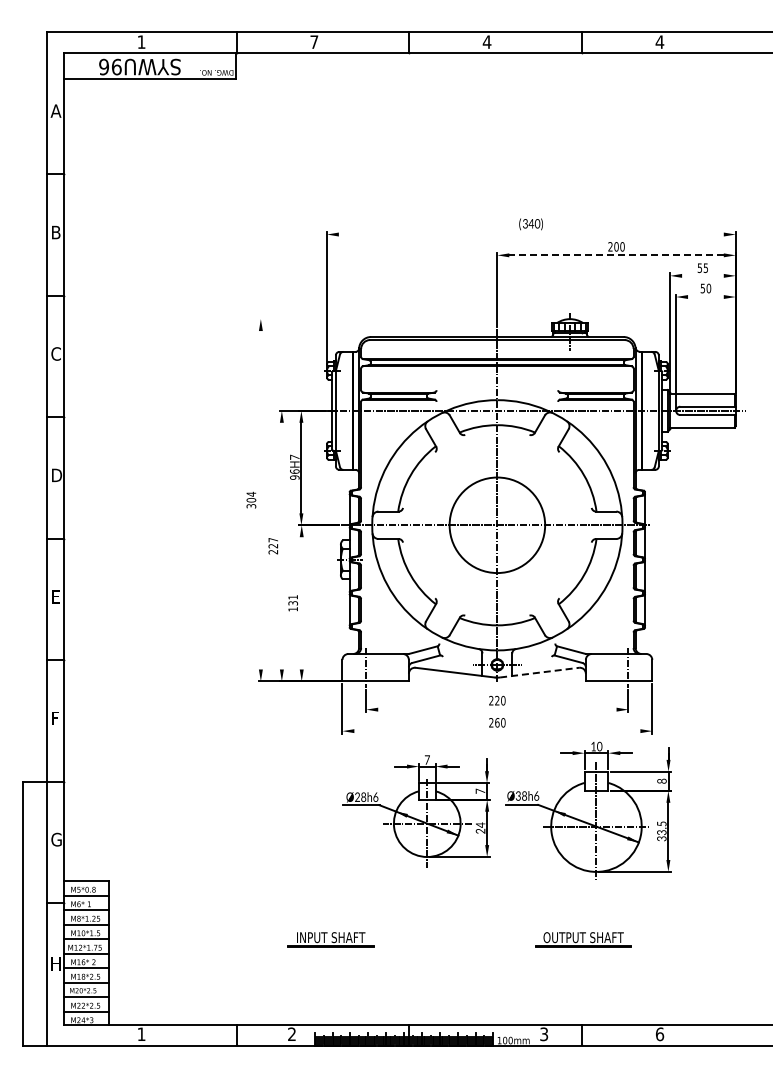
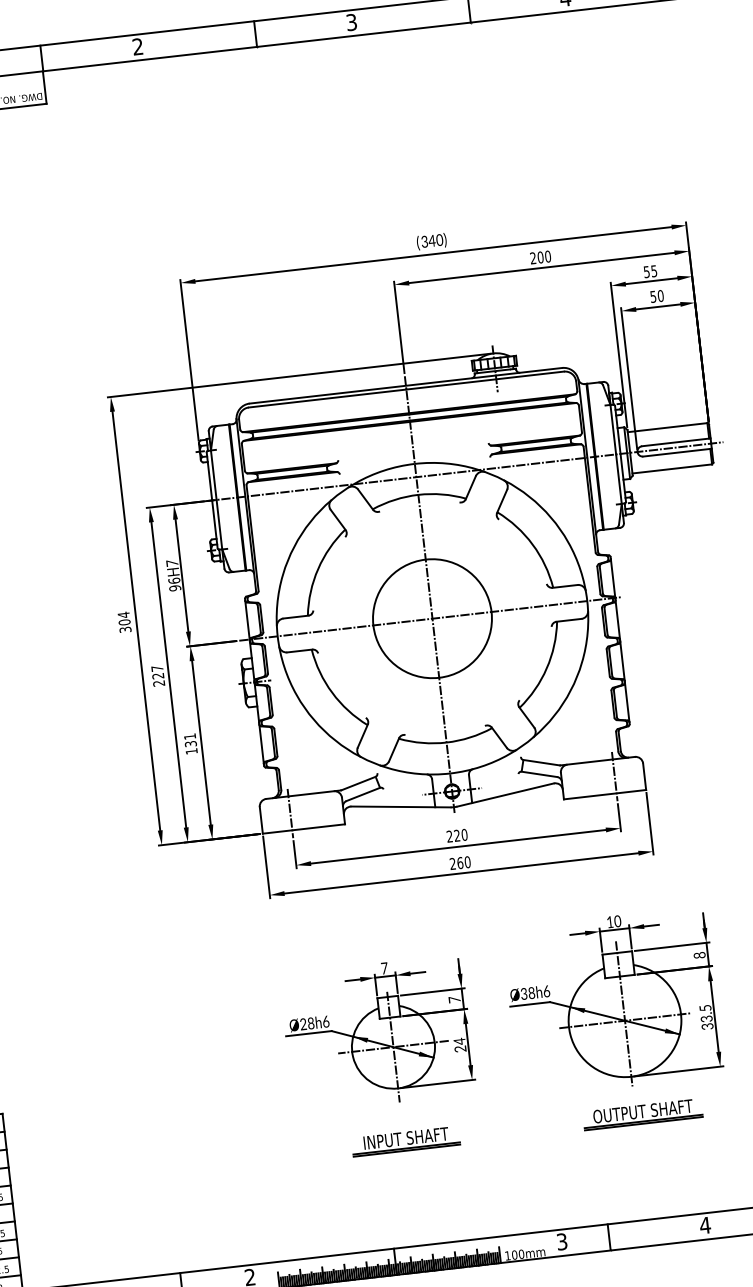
text: (314, 41) -> (138, 45), 7 -> 2
text: (486, 42) -> (350, 22), 4 -> 3
line: (530, 234) -> (432, 254), added
line: (616, 255) -> (541, 268), dashed -> solid
line: (702, 275) -> (651, 280), added
line: (705, 297) -> (657, 307), added
line: (412, 319) -> (298, 376), added
line: (260, 500) -> (135, 621), added
line: (281, 545) -> (168, 674), added
line: (301, 603) -> (201, 743), added
line: (539, 672) -> (505, 794), dashed -> solid
line: (497, 709) -> (458, 846), added
line: (497, 731) -> (461, 873), added
part: (588, 810) -> (612, 1001), moved
part: (416, 811) -> (378, 1033), moved
part: (330, 939) -> (405, 1140), moved
part: (583, 939) -> (643, 1113), moved
text: (659, 1034) -> (704, 1225), 6 -> 4

